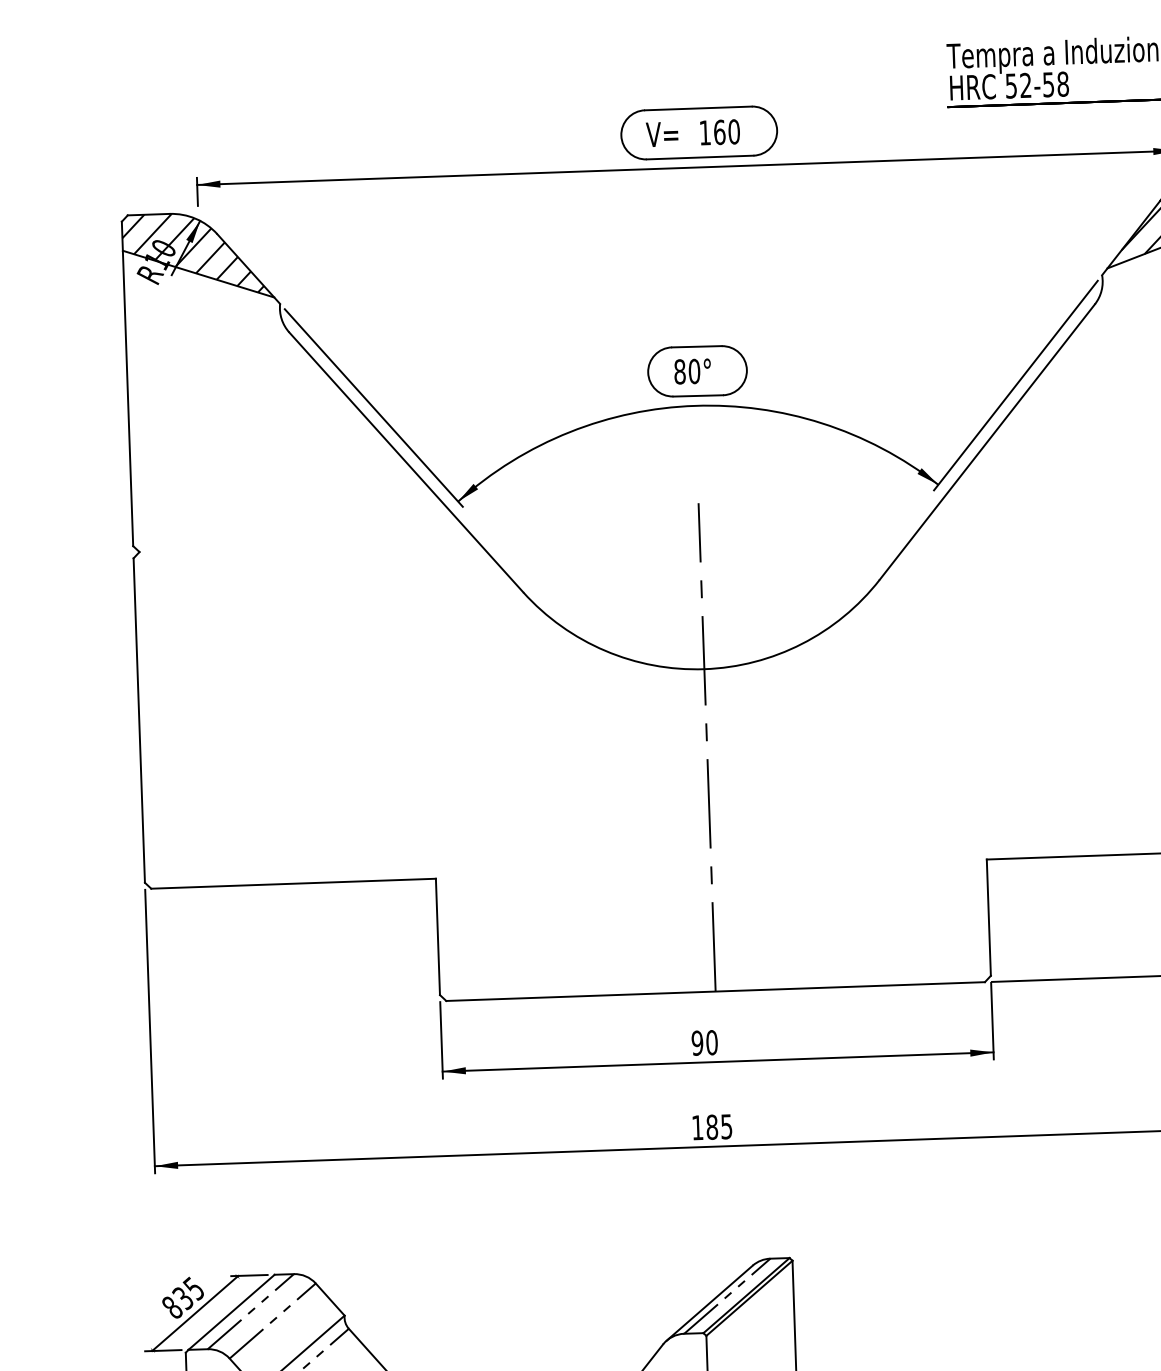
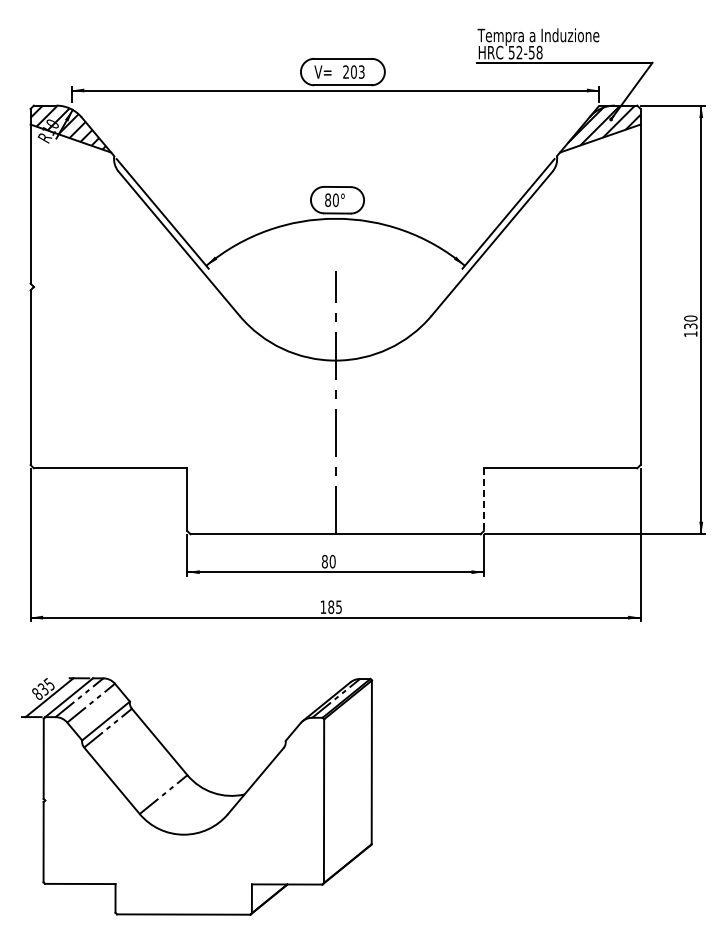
text: (718, 131) -> (353, 71), 160 -> 203
line: (987, 919) -> (483, 500), solid -> dashed
text: (696, 1042) -> (324, 561), 90 -> 80

